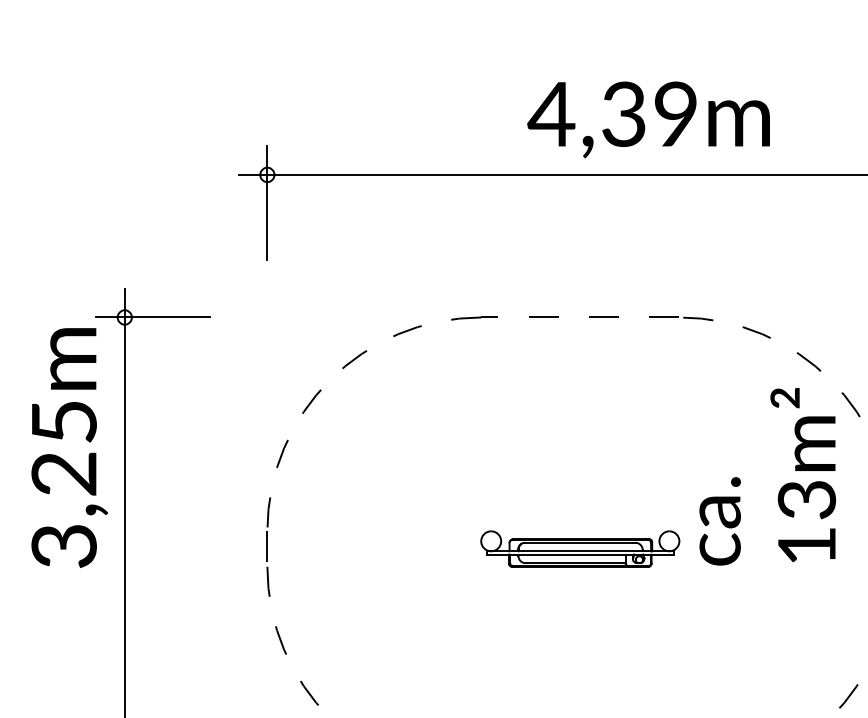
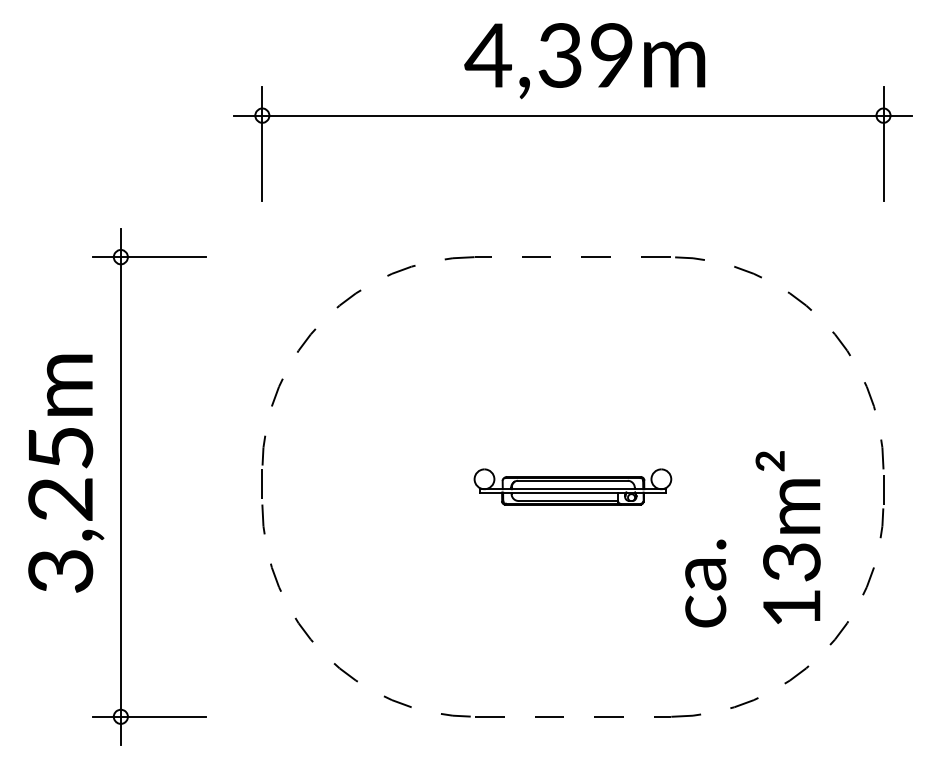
text: (648, 120) -> (584, 61), moved
text: (70, 447) -> (66, 473), moved
text: (767, 477) -> (752, 539), moved

